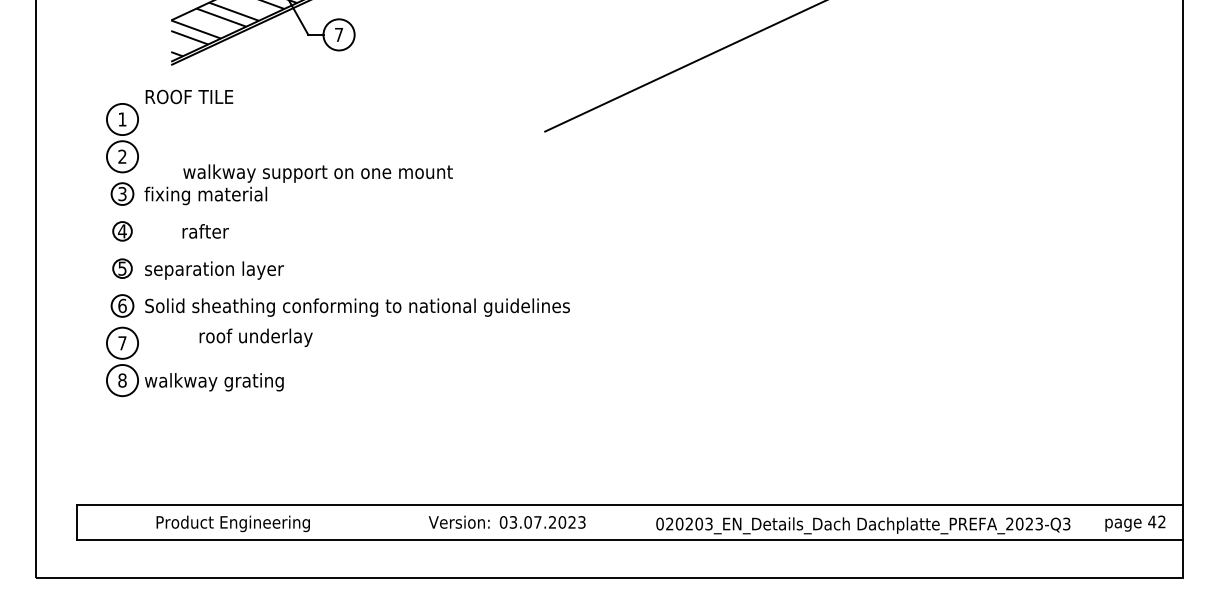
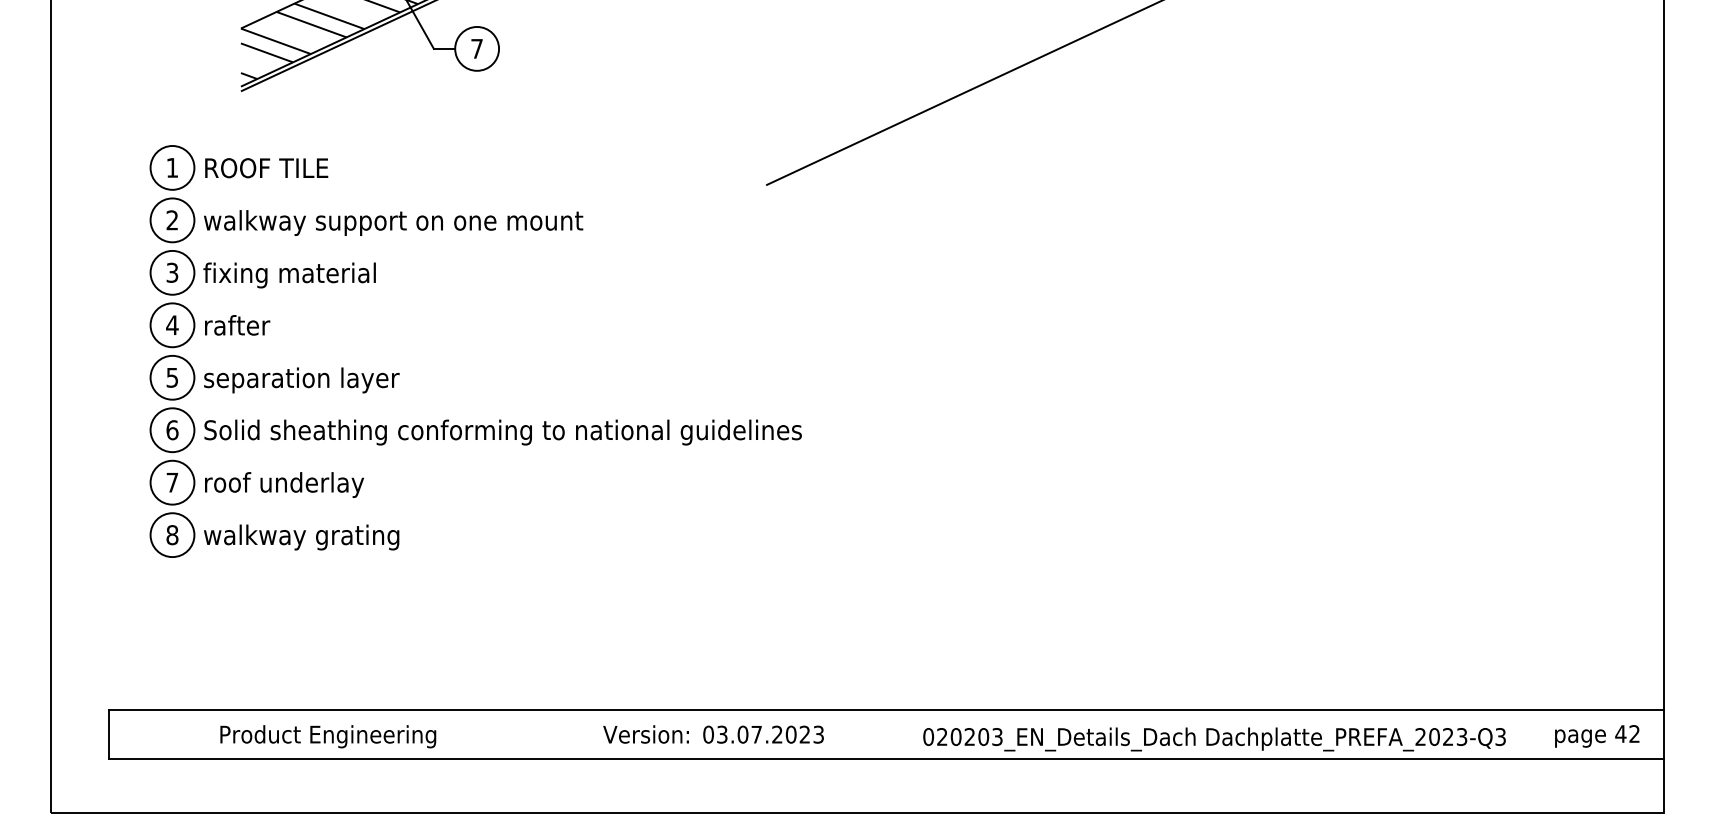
text: (189, 97) -> (266, 168), moved
text: (318, 173) -> (393, 222), moved
circle: (122, 193) -> (172, 272), size x1.43
circle: (122, 231) -> (172, 325), size x1.67
text: (205, 231) -> (237, 325), moved
circle: (122, 268) -> (172, 377), size x1.67
circle: (122, 306) -> (172, 430), size x1.43
text: (256, 337) -> (284, 484), moved

